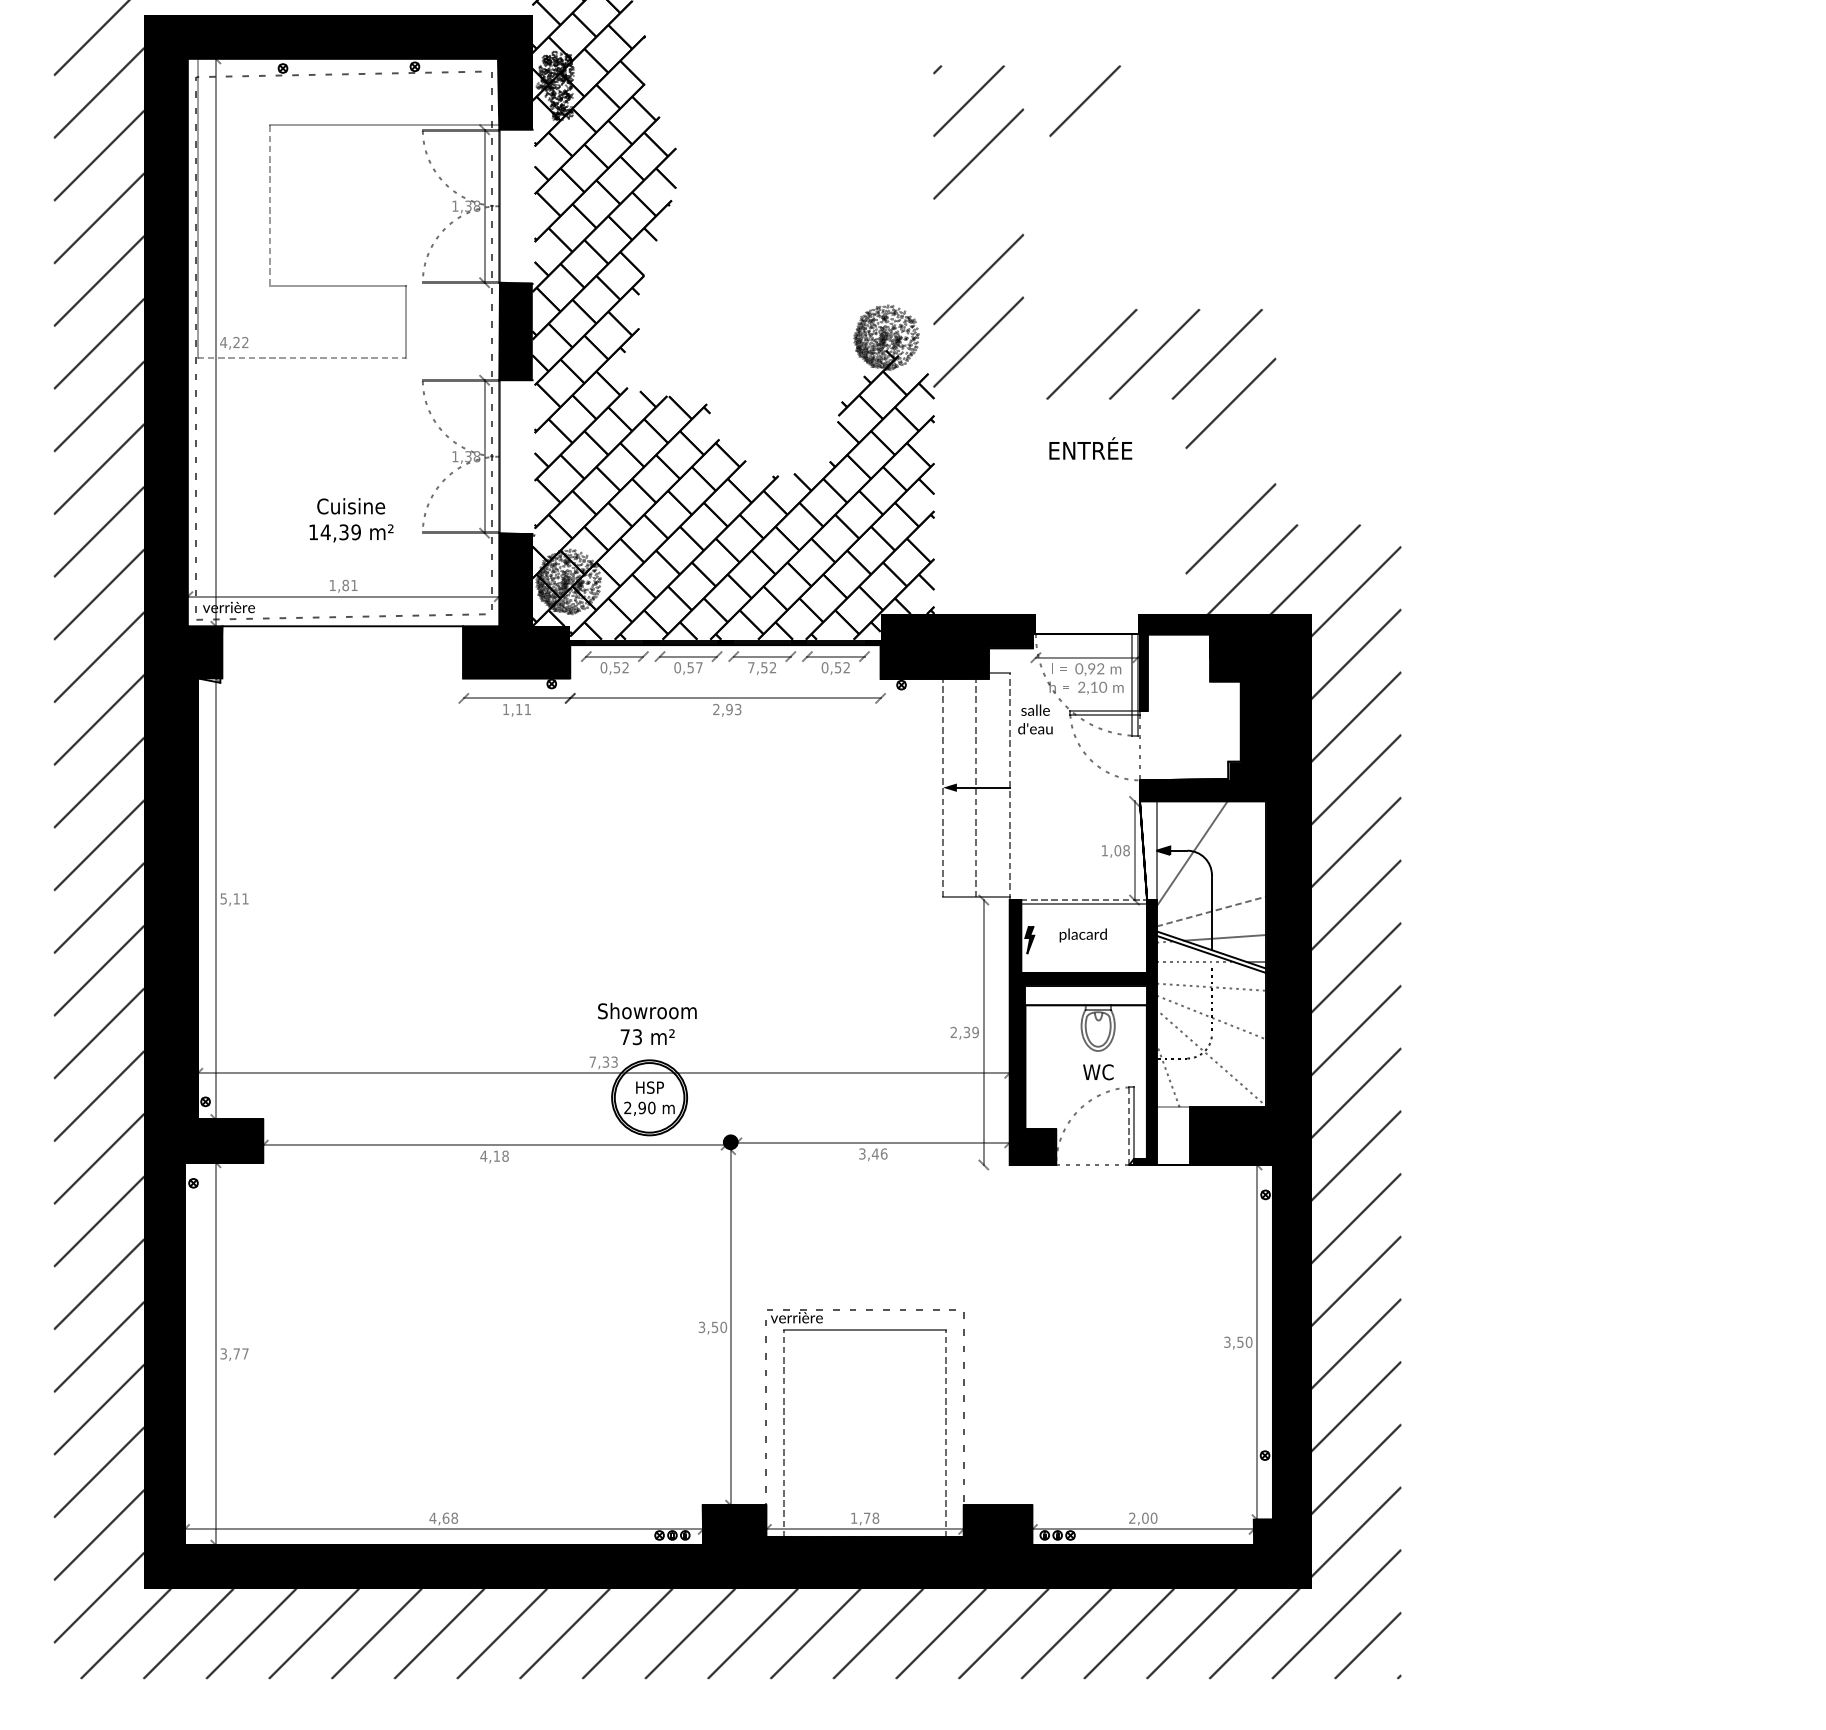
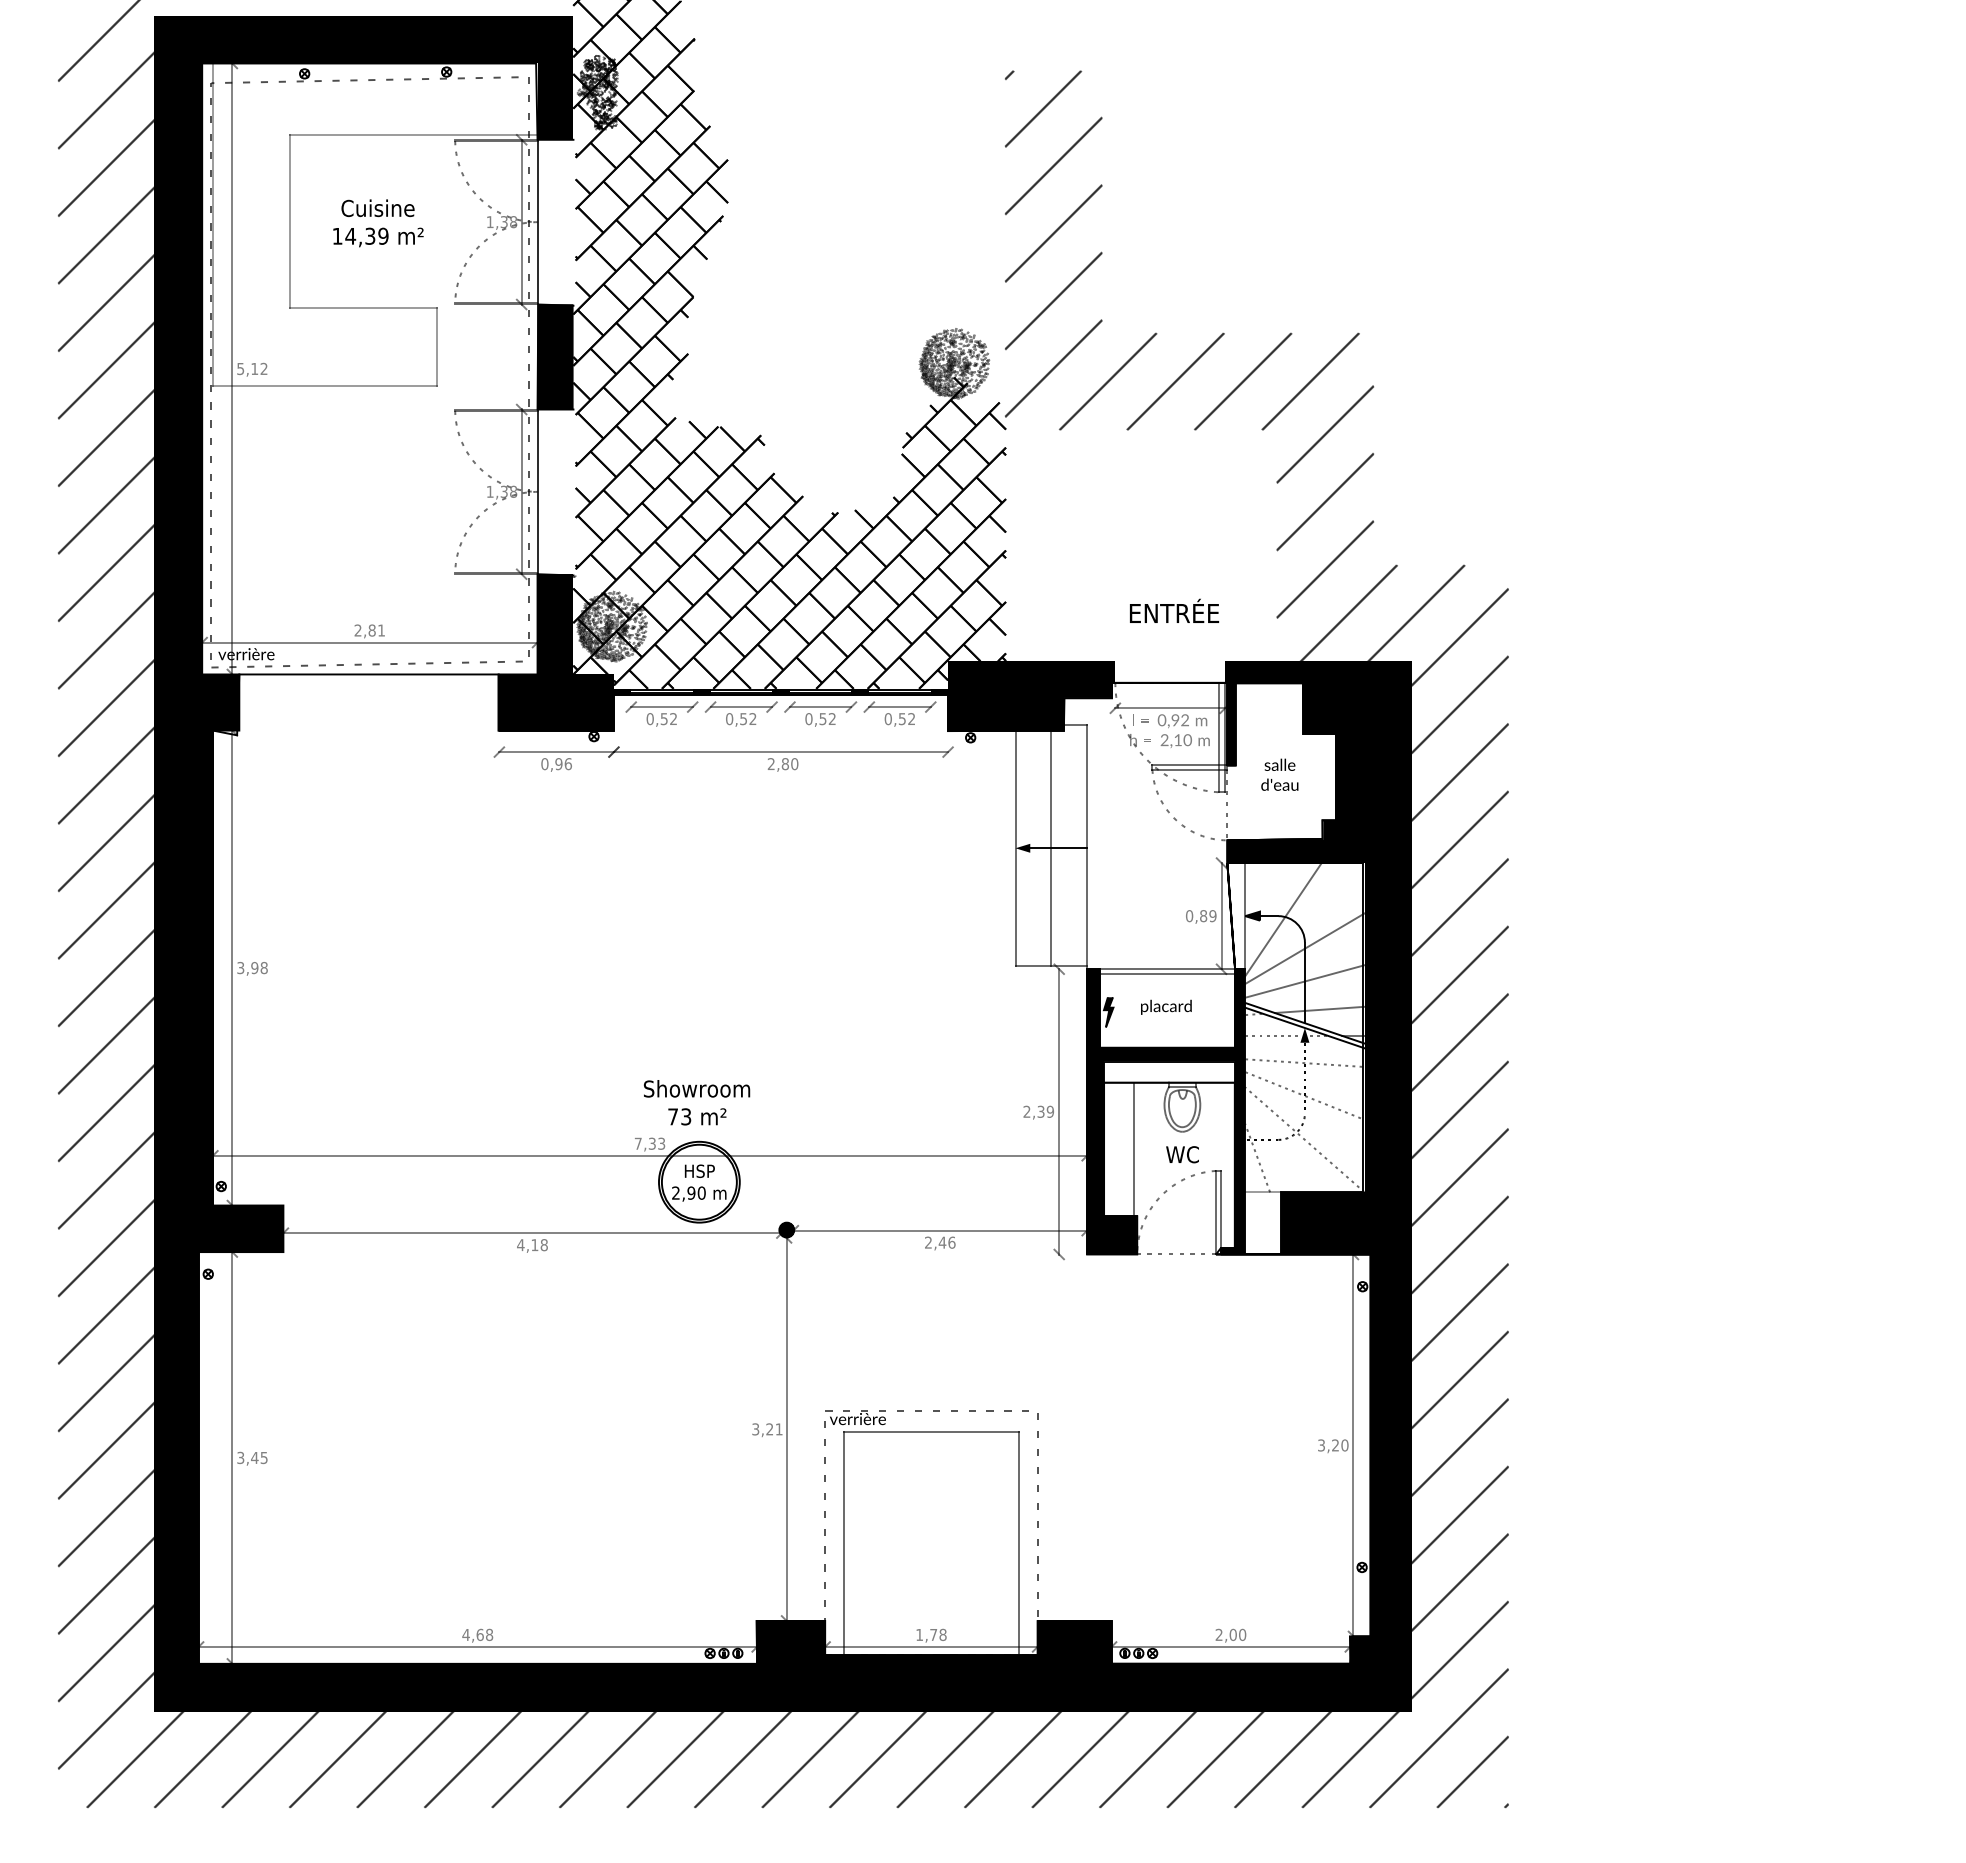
line: (1085, 100) -> (1168, 108), removed
line: (269, 205) -> (290, 221), dashed -> solid
line: (978, 216) -> (1053, 233), added
text: (229, 342) -> (246, 368), 4,22 -> 5,12
line: (1029, 354) -> (1108, 381), added
line: (302, 357) -> (325, 385), dashed -> solid
text: (1090, 448) -> (1174, 610), moved
line: (1230, 466) -> (1324, 502), added
text: (351, 520) -> (378, 223), moved
text: (332, 585) -> (357, 630), 1,81 -> 2,81
text: (698, 667) -> (752, 718), 0,57 -> 0,52
text: (750, 668) -> (808, 719), 7,52 -> 0,52
text: (516, 709) -> (556, 764), 1,11 -> 0,96
text: (733, 709) -> (789, 764), 2,93 -> 2,80
text: (1035, 719) -> (1279, 774), moved
line: (1010, 786) -> (1087, 846), dashed -> solid
line: (943, 787) -> (1015, 848), dashed -> solid
line: (976, 787) -> (1051, 848), dashed -> solid
text: (1115, 851) -> (1201, 916), 1,08 -> 0,89
line: (1211, 880) -> (1304, 948), added
text: (234, 899) -> (252, 968), 5,11 -> 3,98
line: (1084, 900) -> (1167, 969), dashed -> solid
line: (1211, 911) -> (1304, 981), dashed -> solid
fill: (1211, 961) -> (1304, 1035), added
line: (1052, 1067) -> (1133, 1149), added
line: (1129, 1125) -> (1216, 1212), dashed -> solid
text: (862, 1154) -> (928, 1243), 3,46 -> 2,46
text: (719, 1327) -> (774, 1429), 3,50 -> 3,21
text: (1240, 1342) -> (1335, 1445), 3,50 -> 3,20
text: (241, 1353) -> (259, 1457), 3,77 -> 3,45
line: (784, 1433) -> (844, 1543), dashed -> solid
line: (945, 1433) -> (1018, 1543), dashed -> solid

